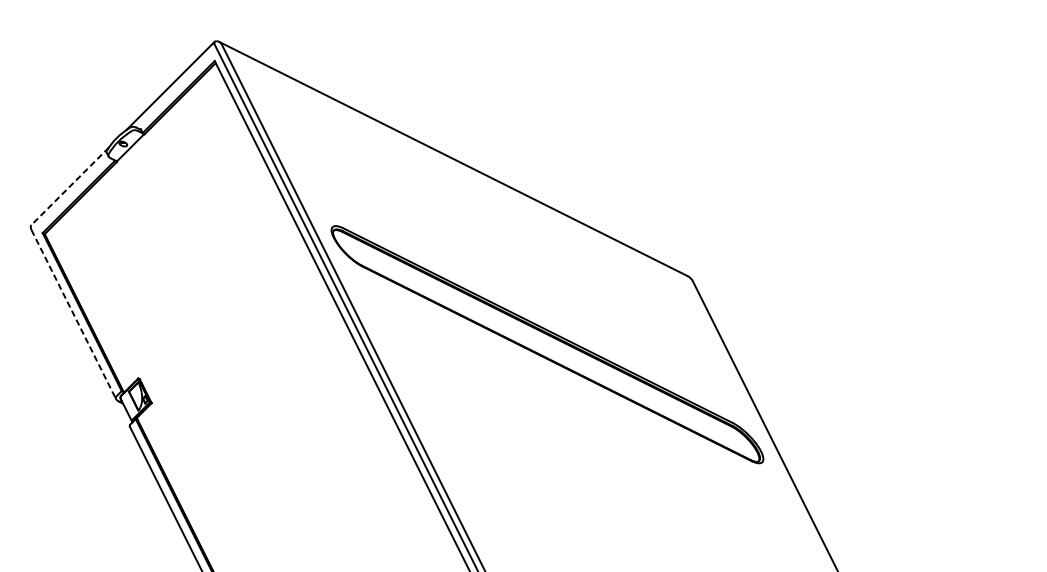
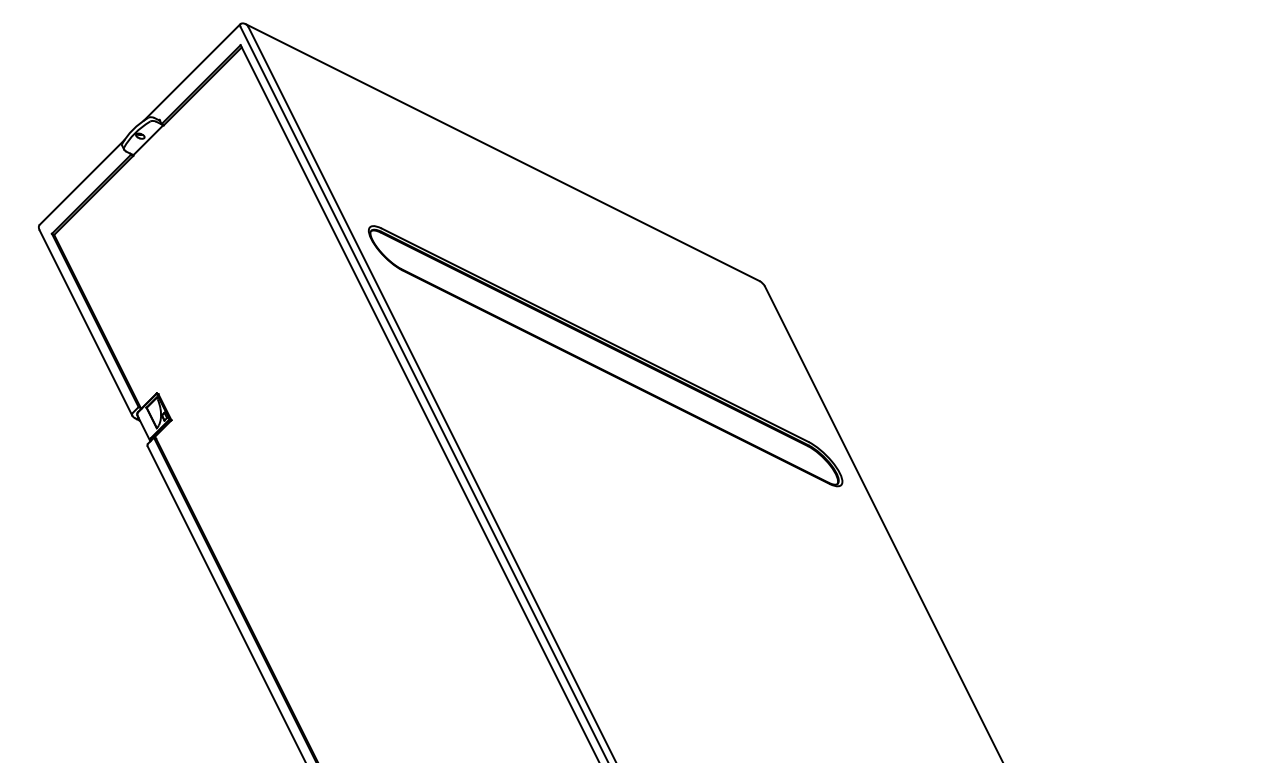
line: (69, 186) -> (81, 182), dashed -> solid
line: (74, 314) -> (86, 323), dashed -> solid

